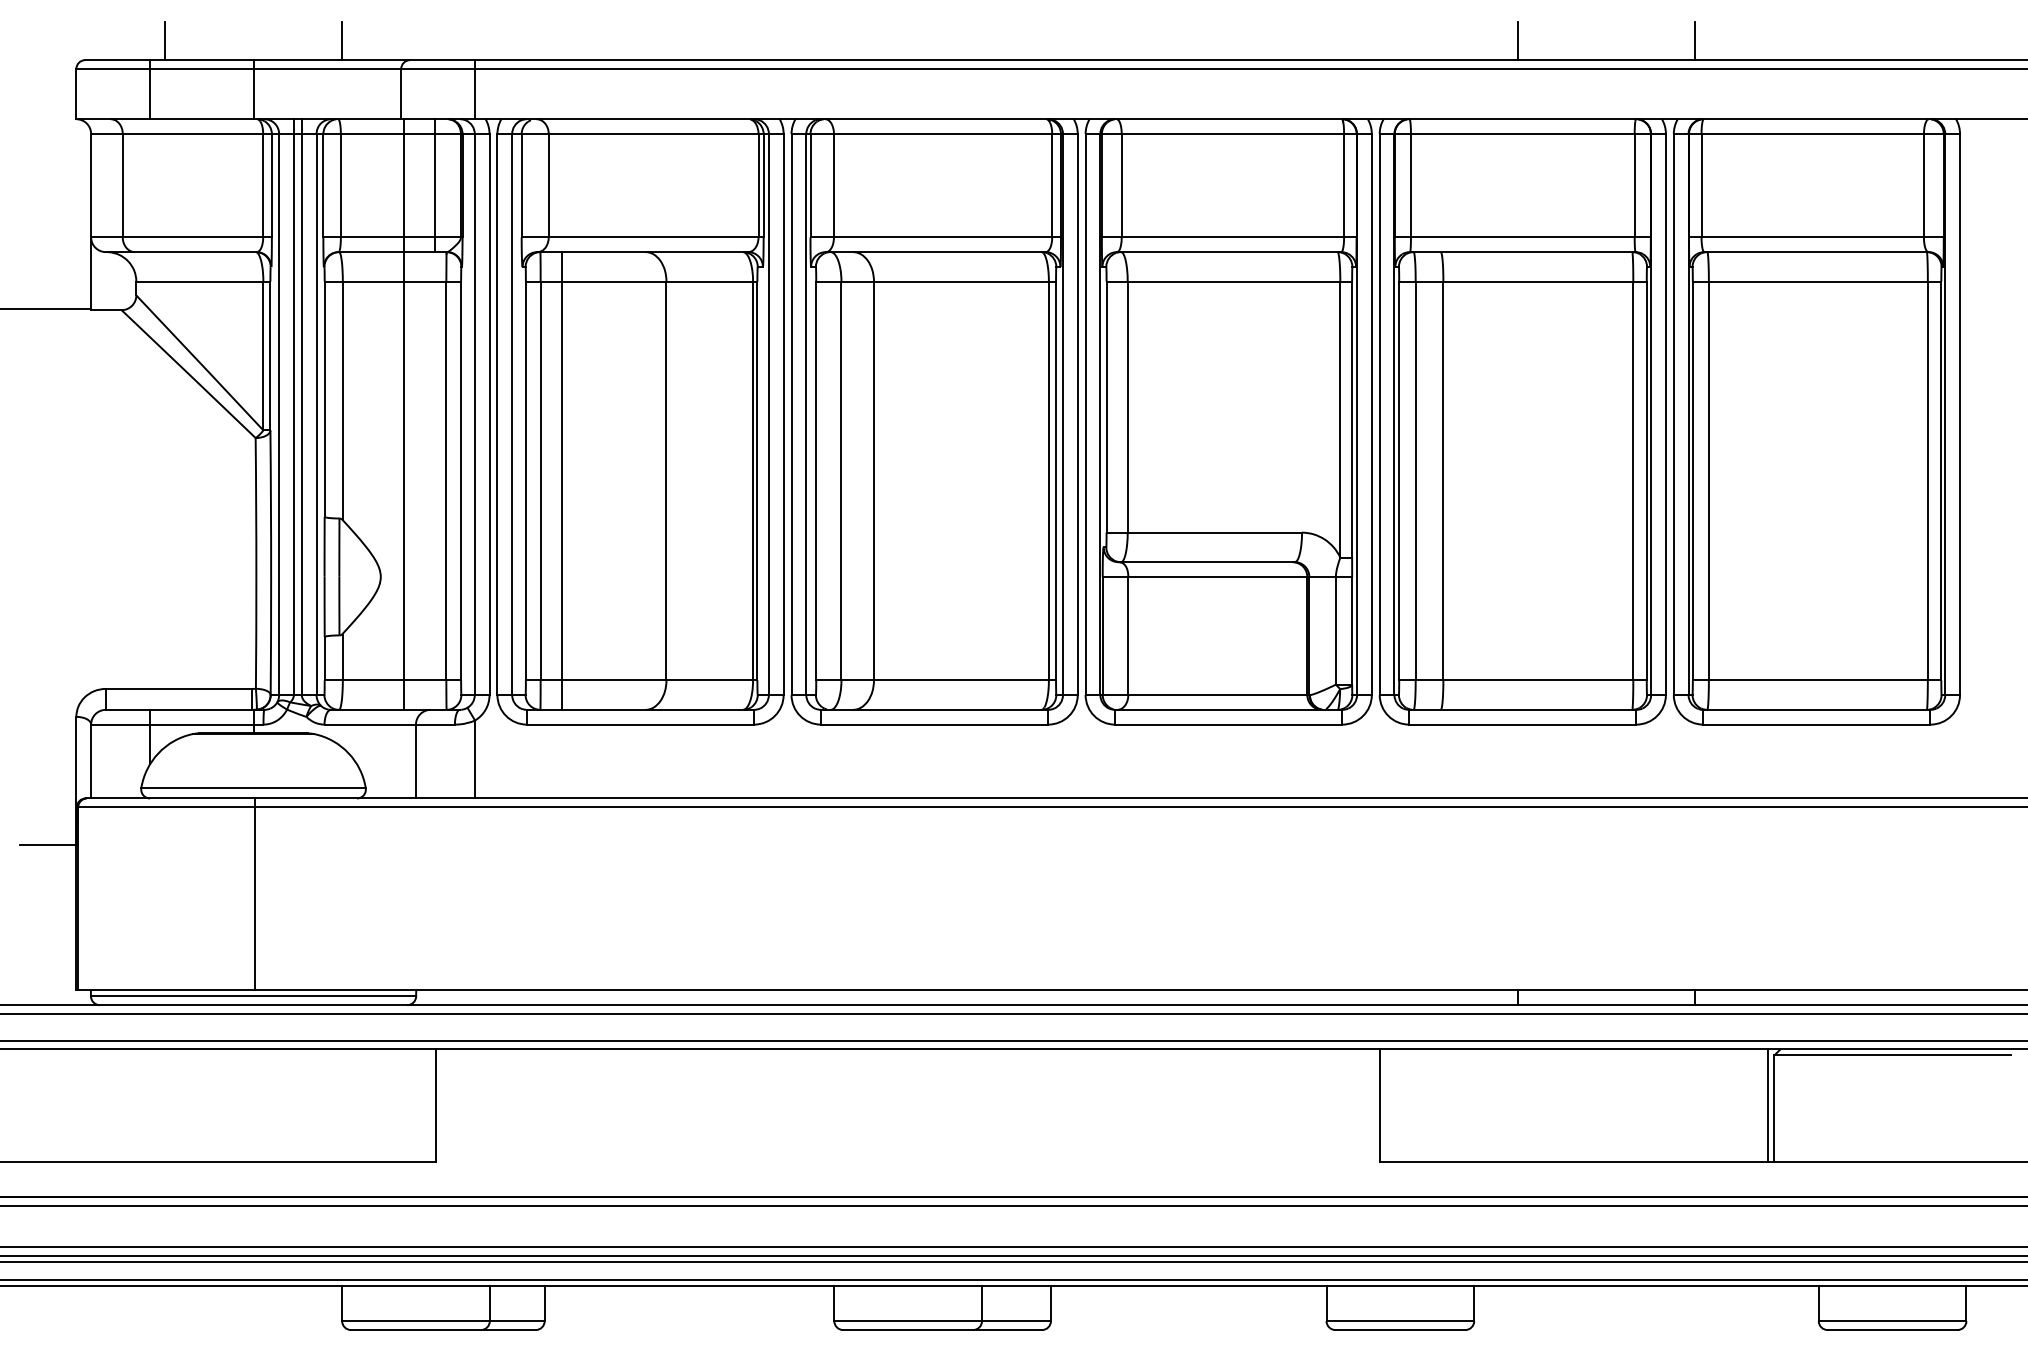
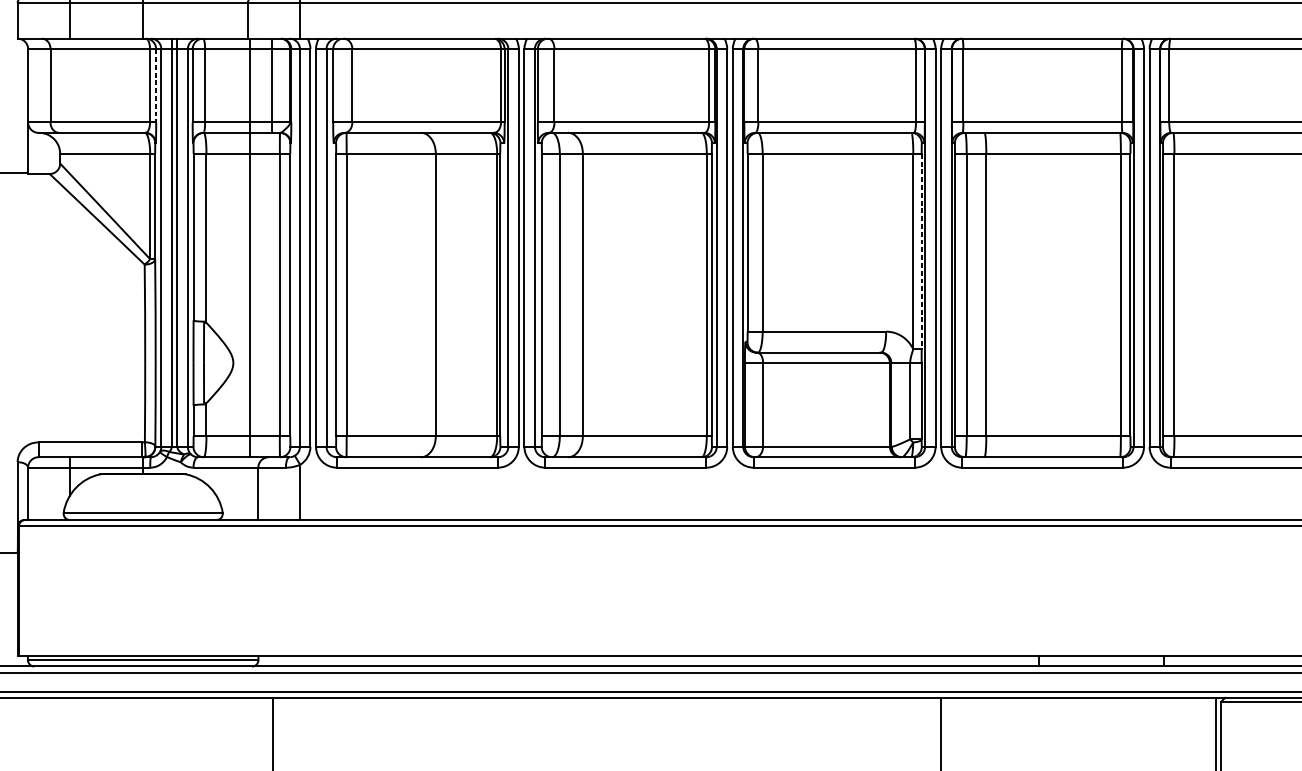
line: (271, 185) -> (155, 85), solid -> dashed
line: (1352, 419) -> (921, 251), solid -> dashed
line: (562, 480) -> (362, 294), removed
line: (255, 894) -> (144, 588), removed

